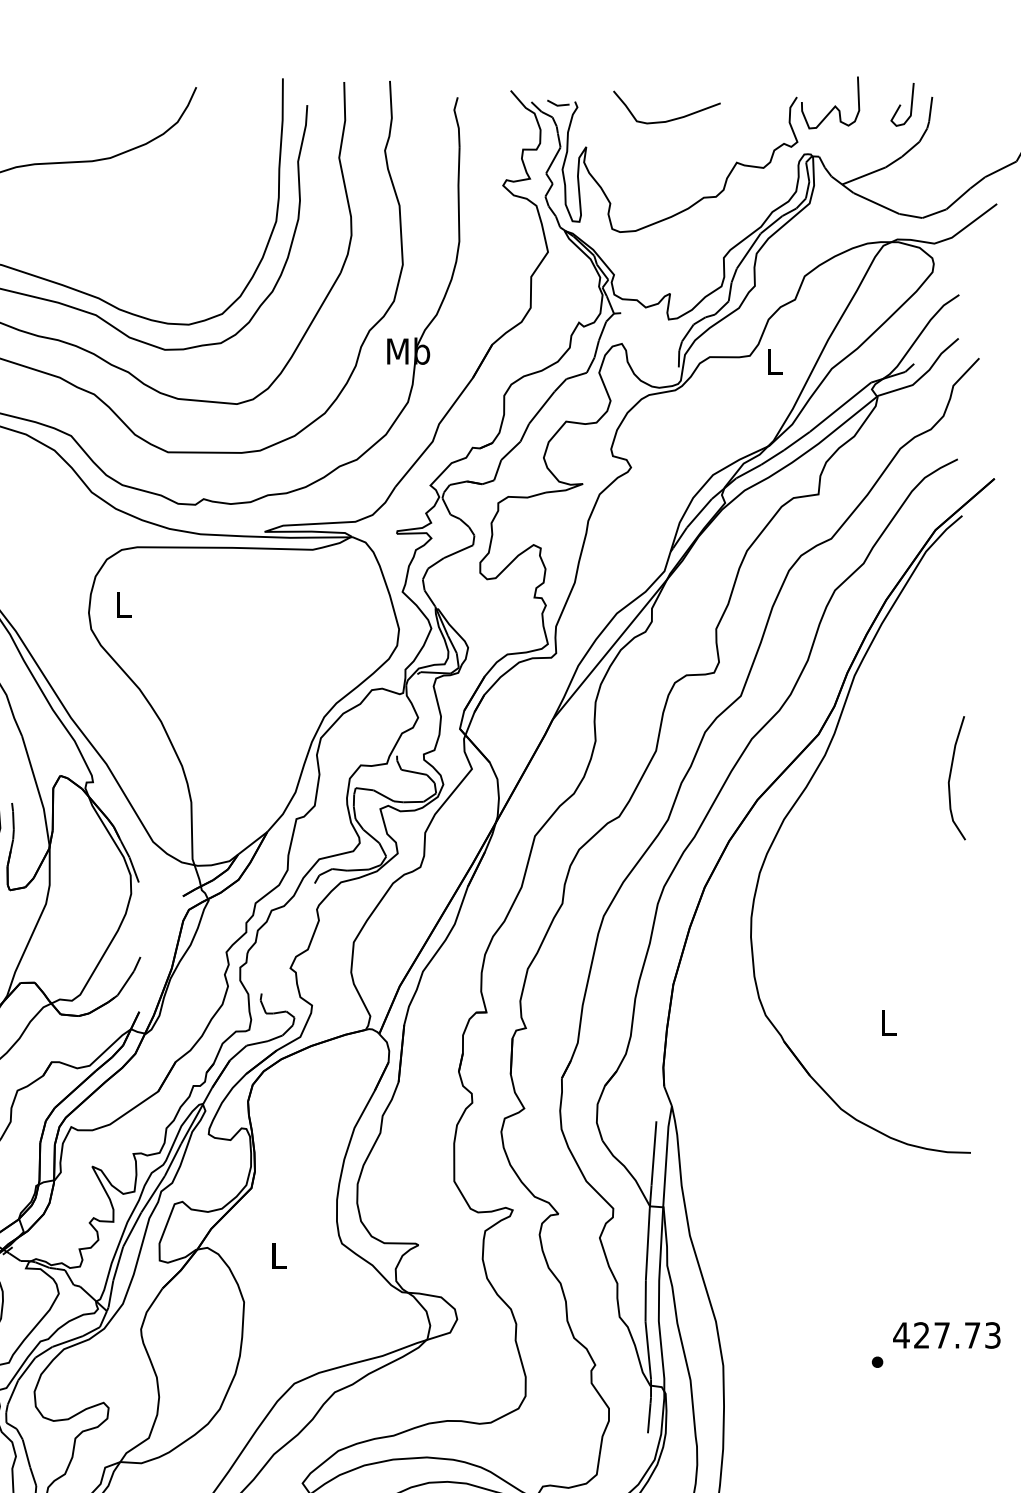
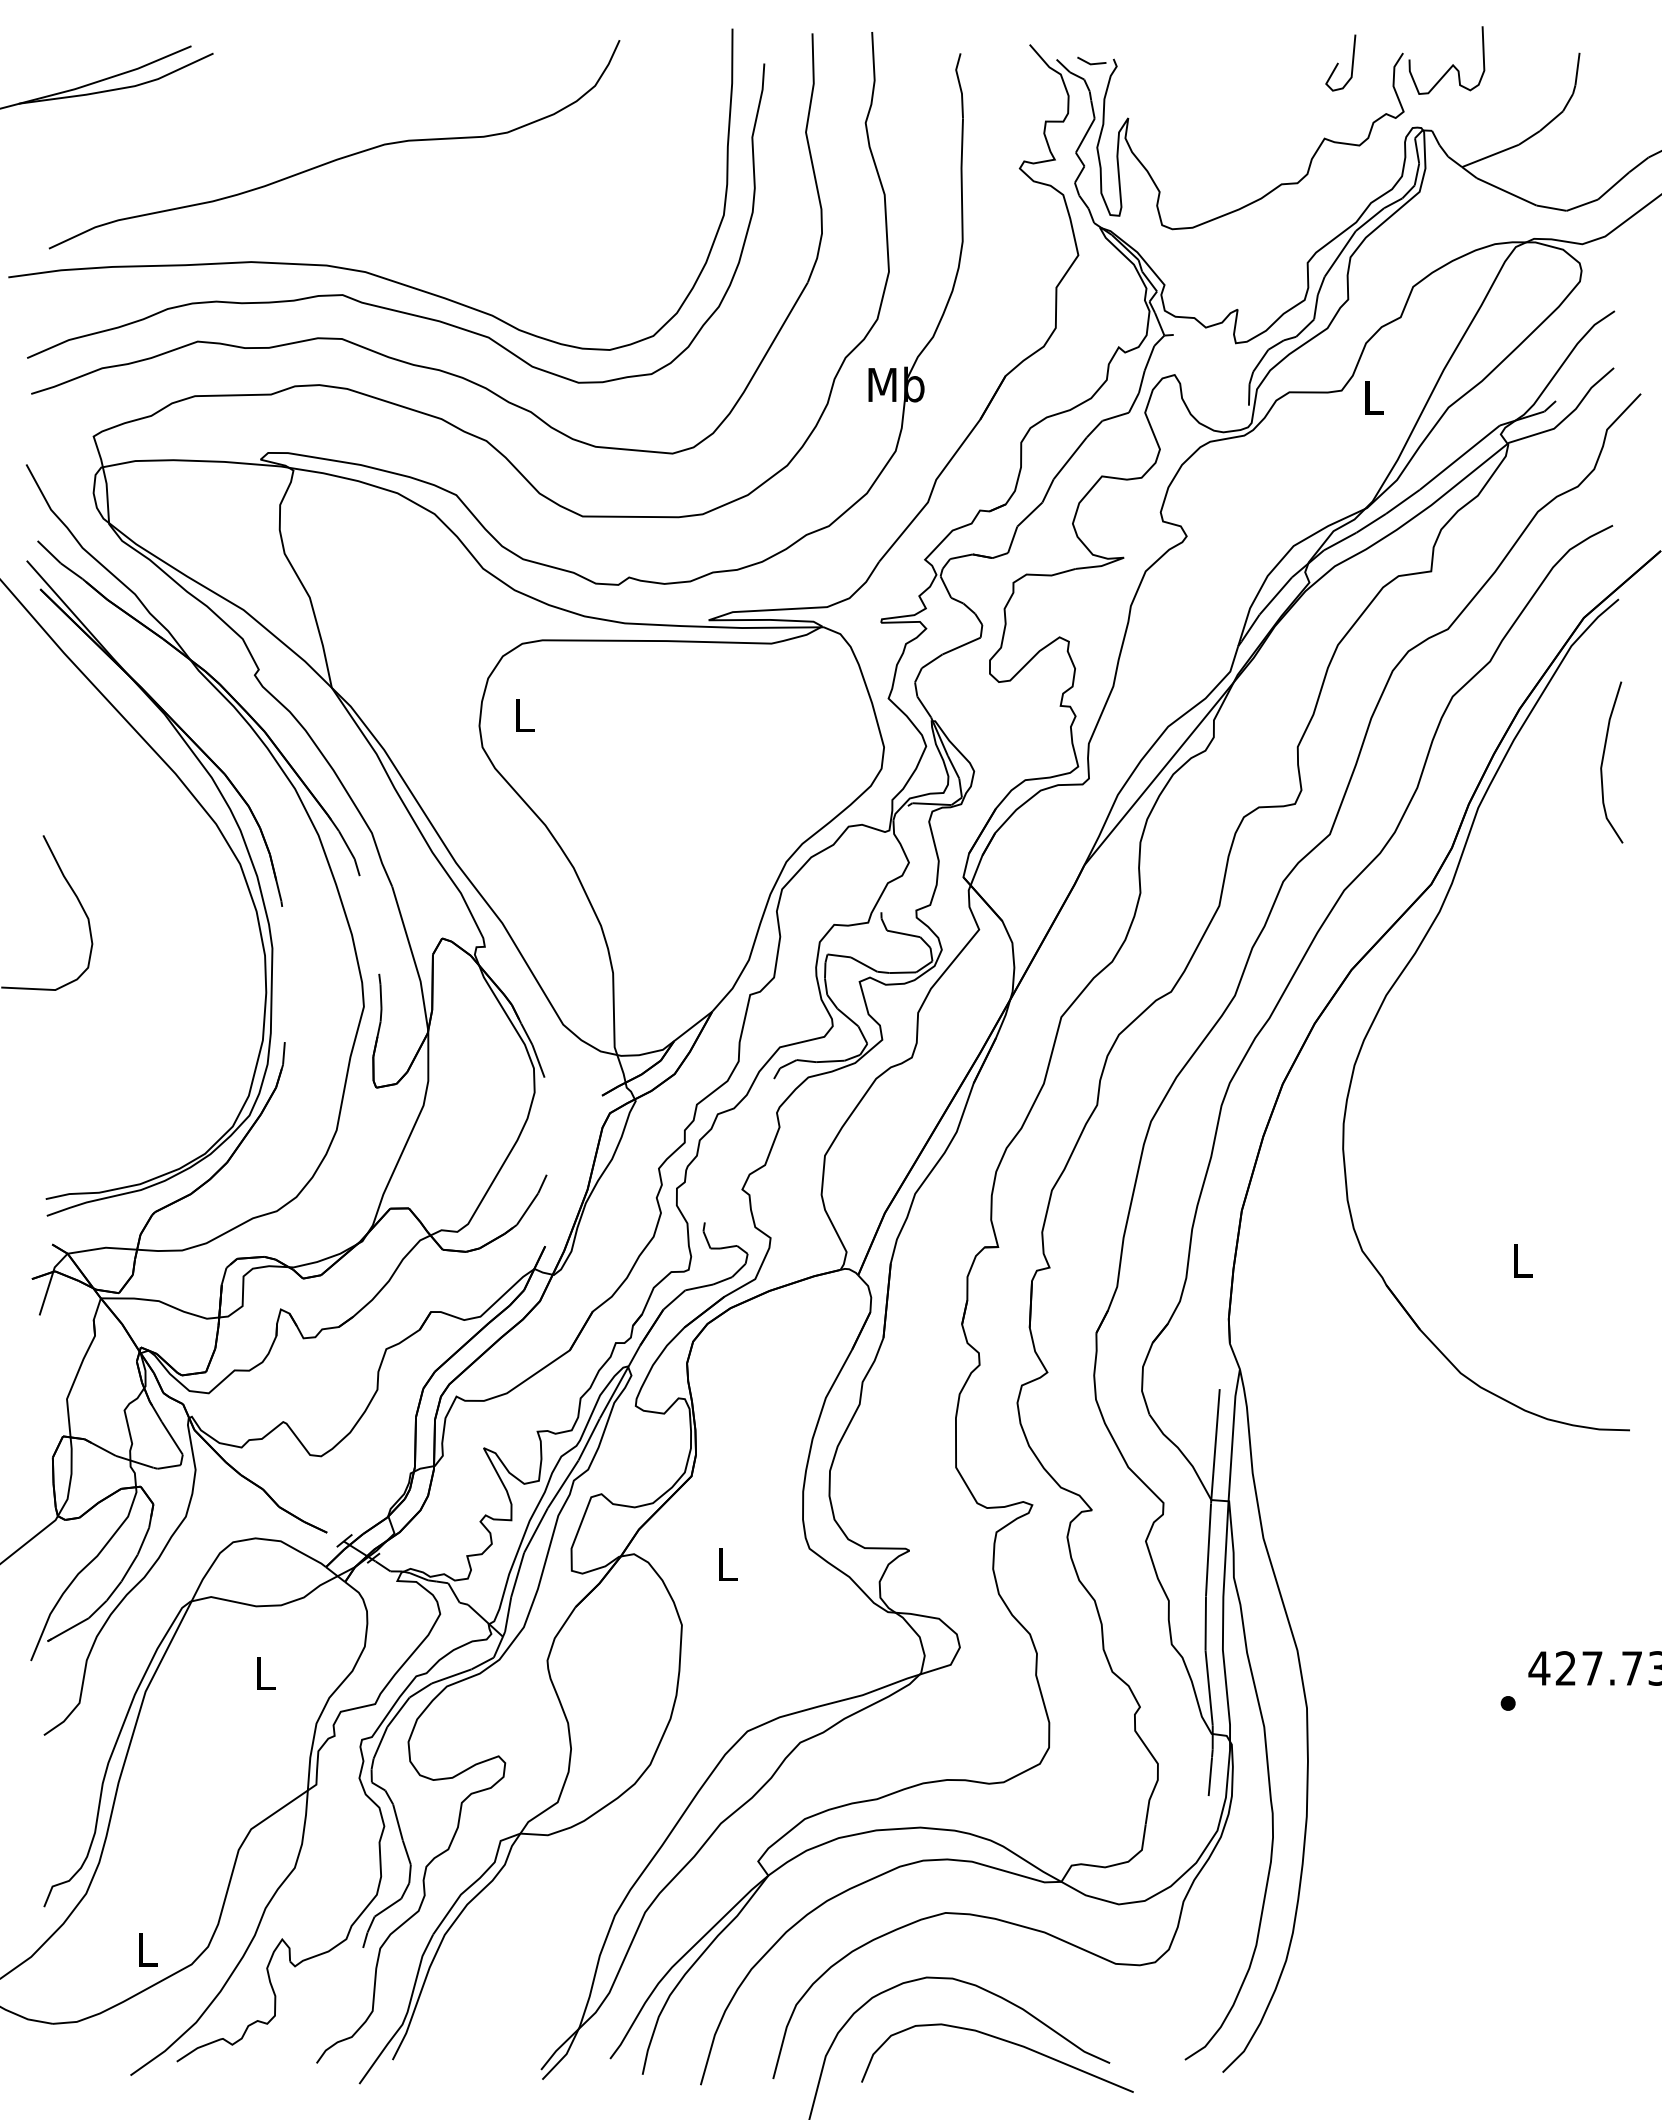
curve: (900, 105) -> (1338, 63), moved
curve: (670, 119) -> (1237, 82), removed
curve: (950, 778) -> (1603, 762), moved

